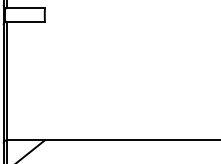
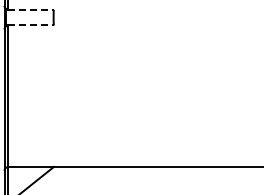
line: (26, 8) -> (31, 9), solid -> dashed
line: (26, 21) -> (31, 25), solid -> dashed

